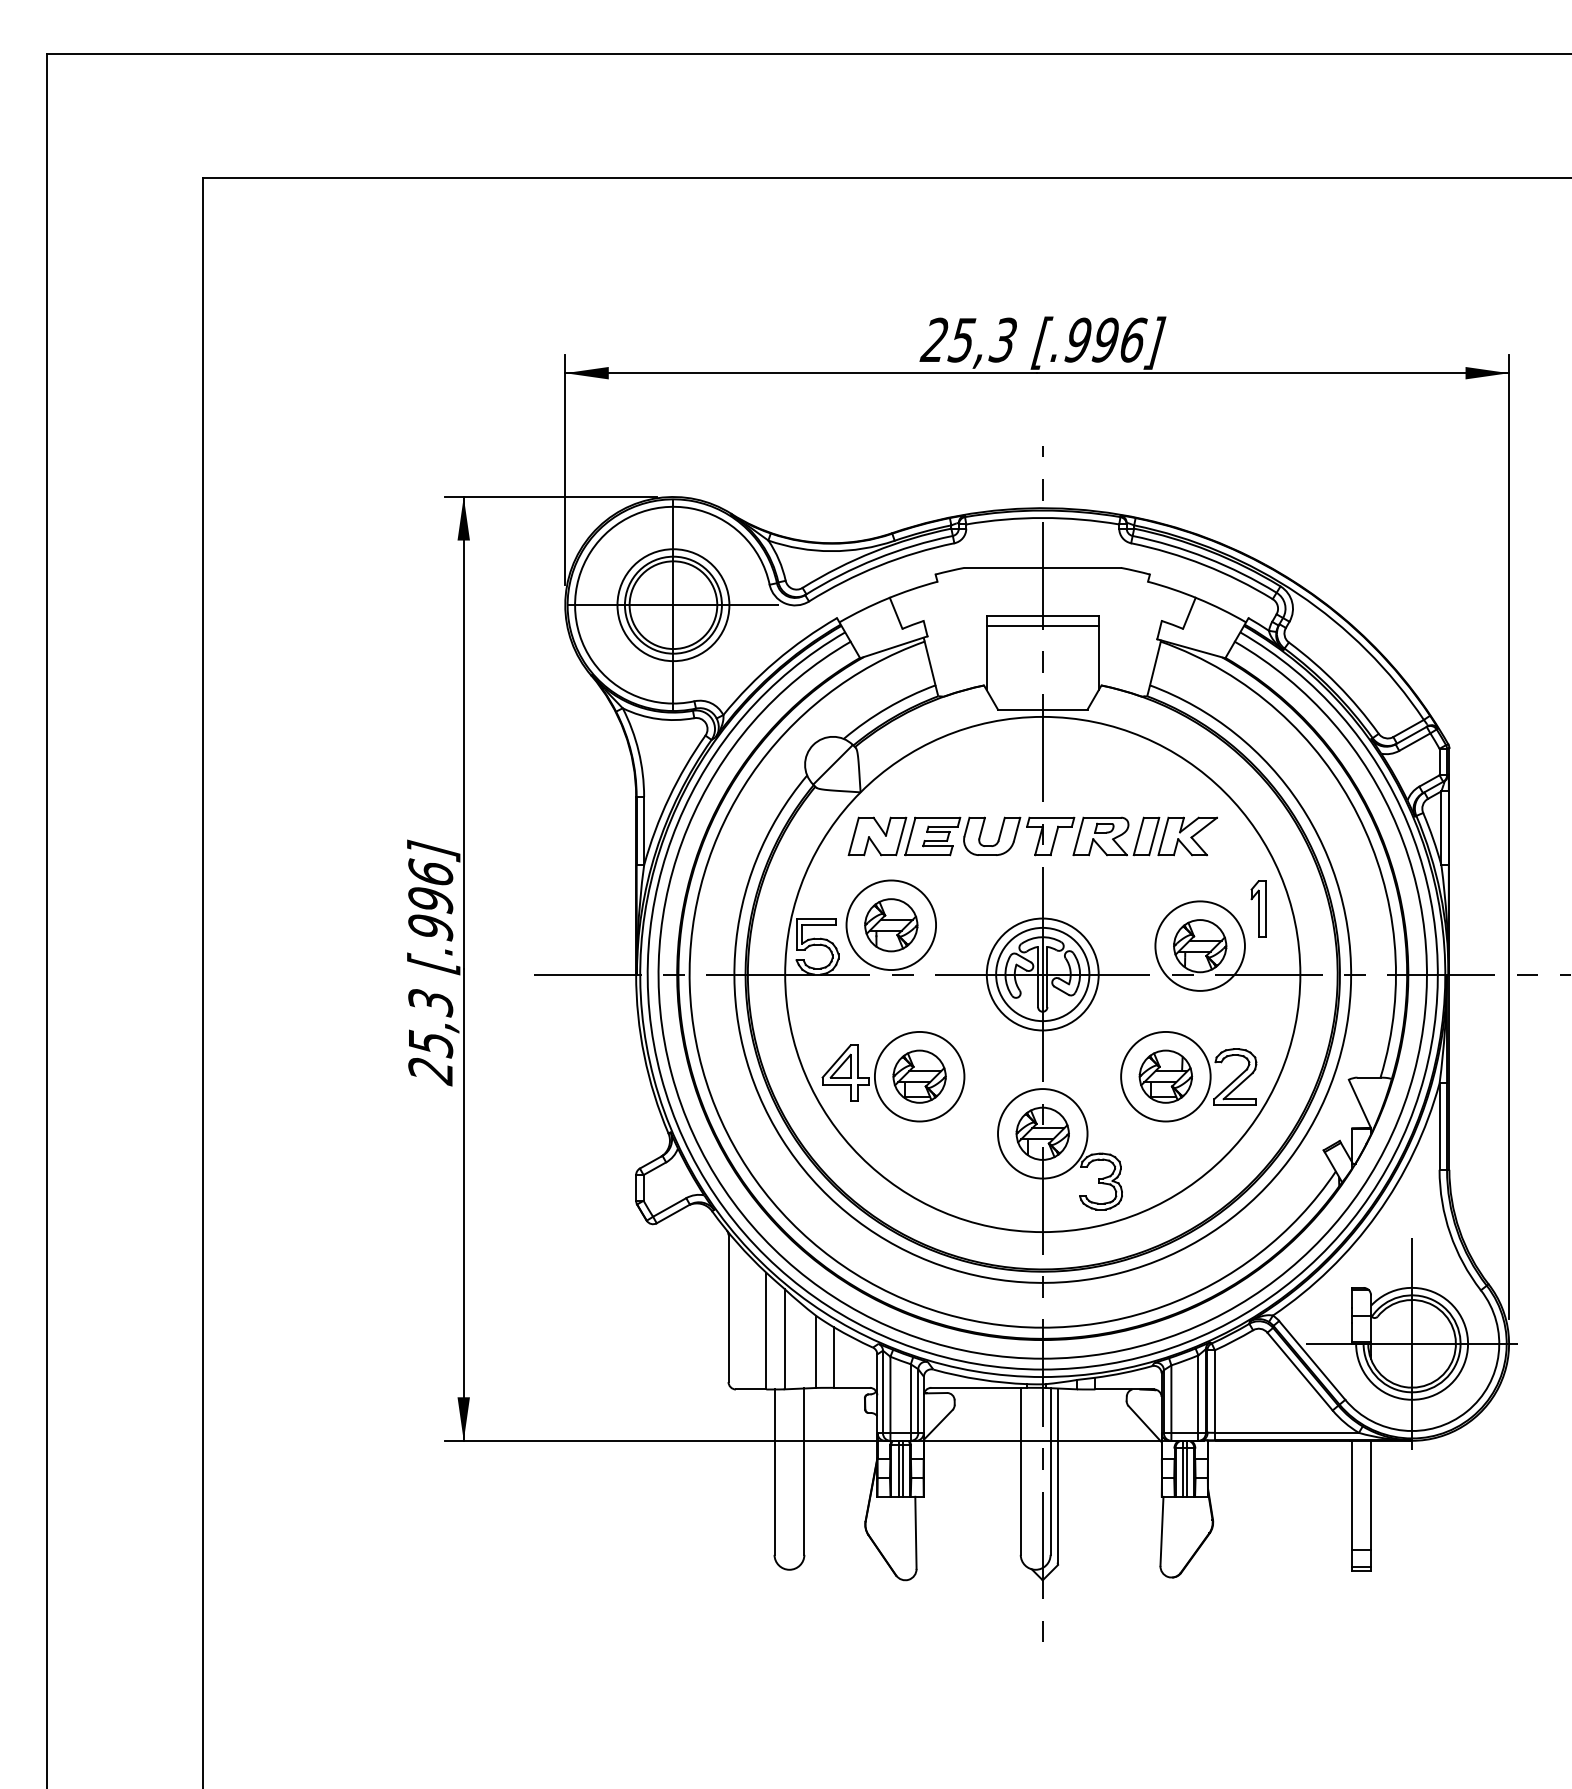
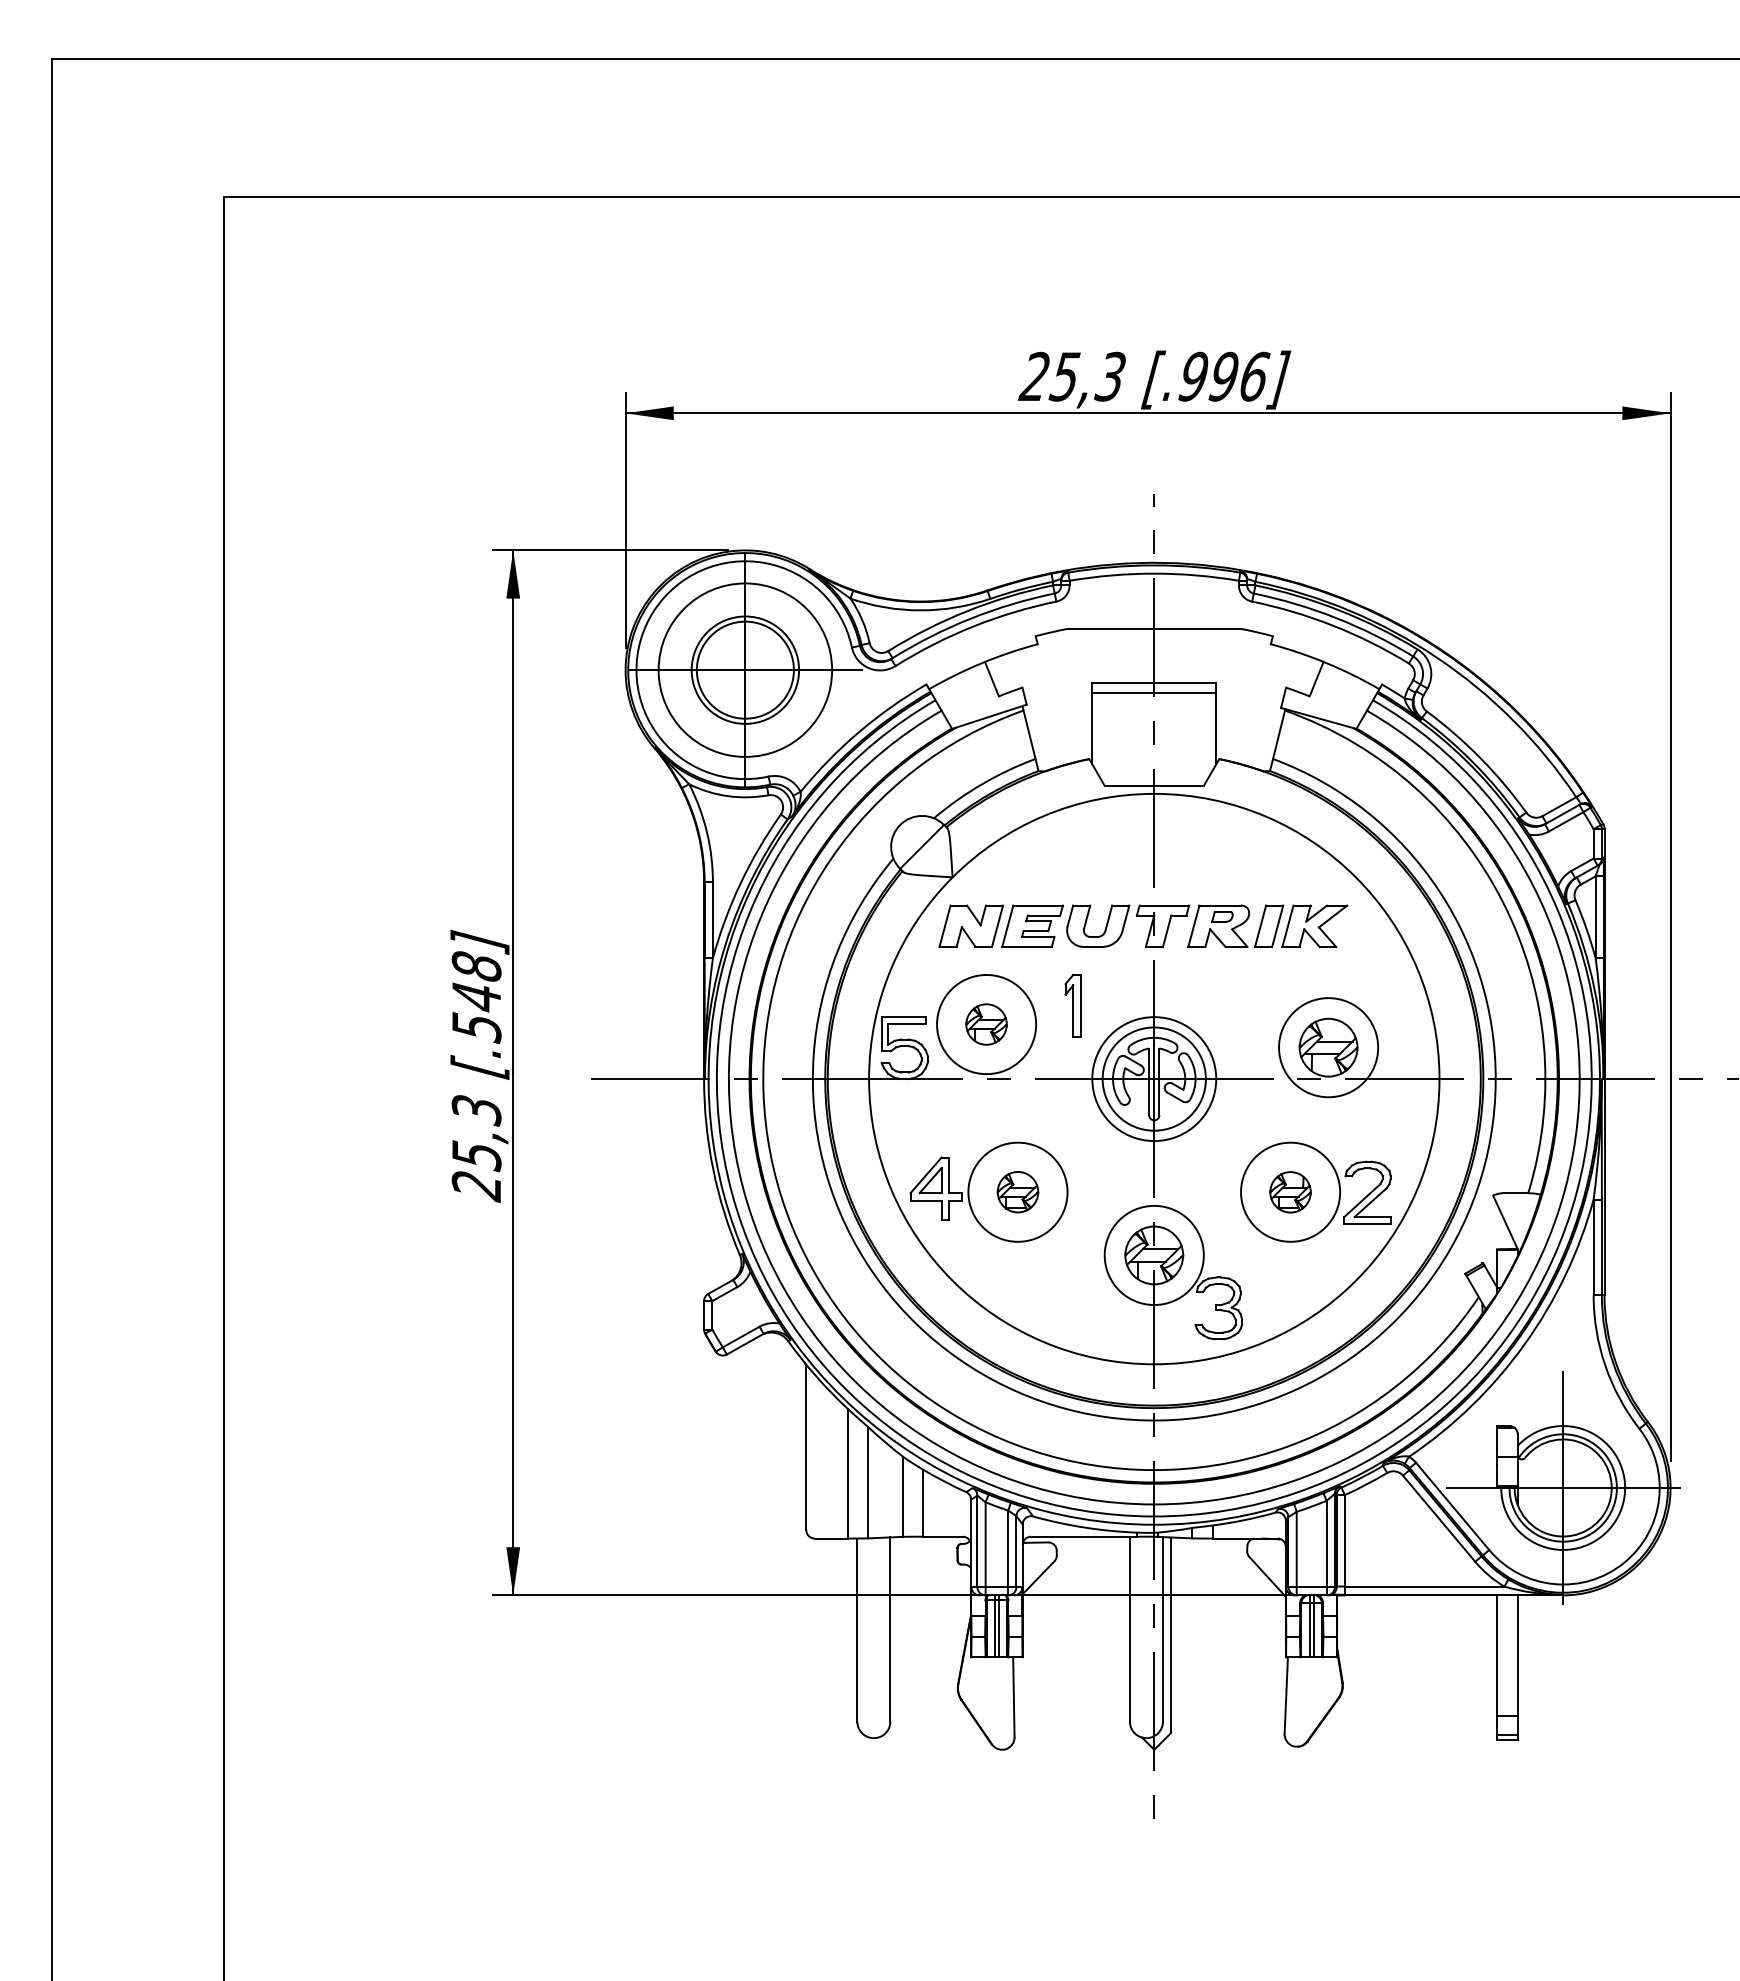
circle: (673, 605) -> (745, 670), size x1.4
text: (430, 900) -> (476, 997), [.996] -> [.548]
part: (1257, 908) -> (1072, 1005), moved
part: (891, 925) -> (986, 1024), size x0.7
part: (919, 1076) -> (1017, 1191), size x0.7
part: (1165, 1076) -> (1290, 1192), size x0.7

